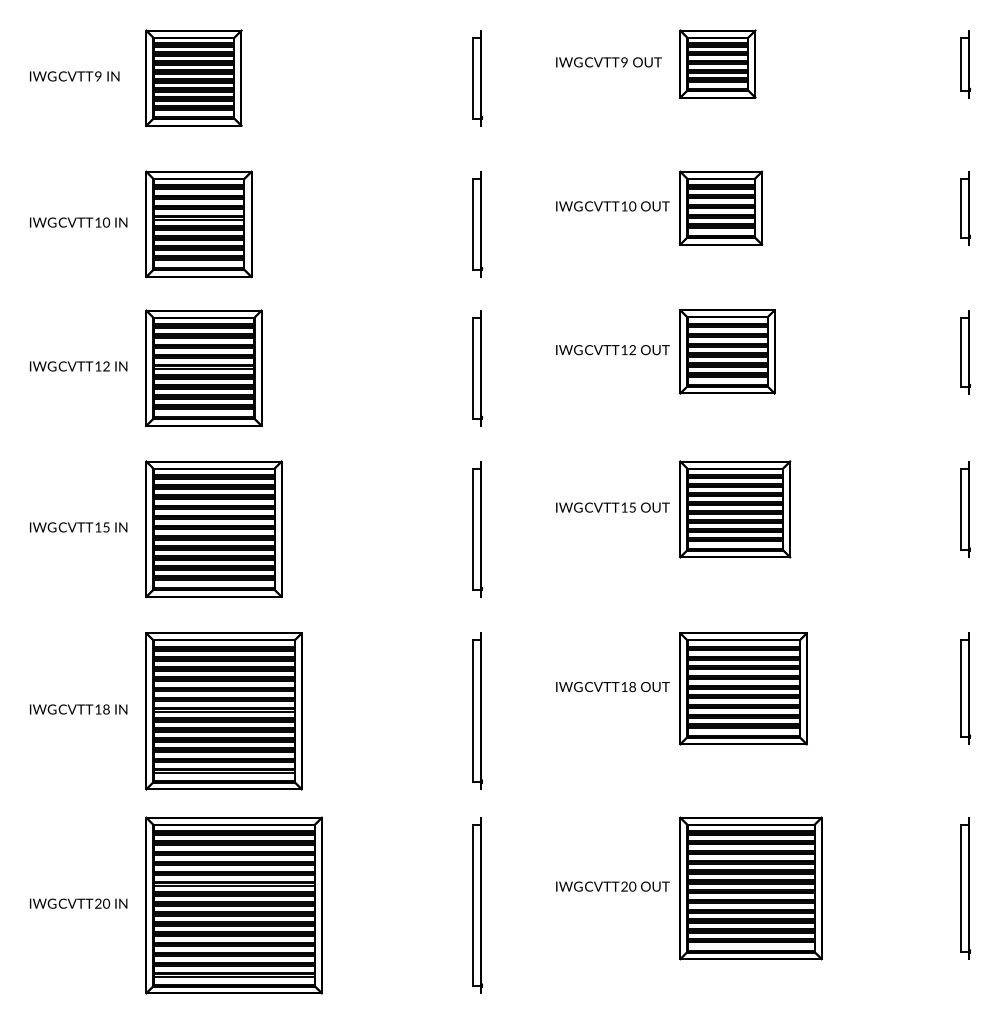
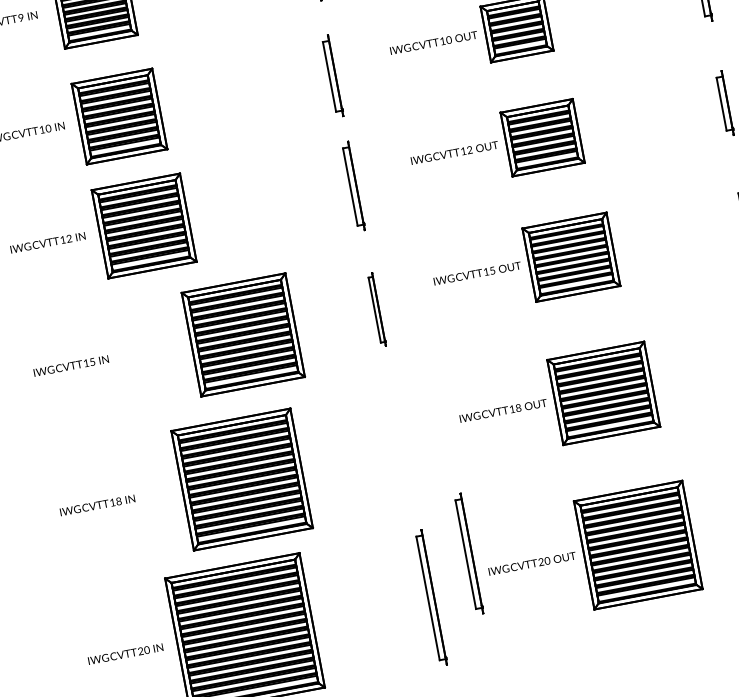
part: (213, 528) -> (242, 334), moved
part: (477, 529) -> (376, 309), size x0.7
part: (477, 710) -> (468, 553), moved
part: (223, 711) -> (241, 479), moved

